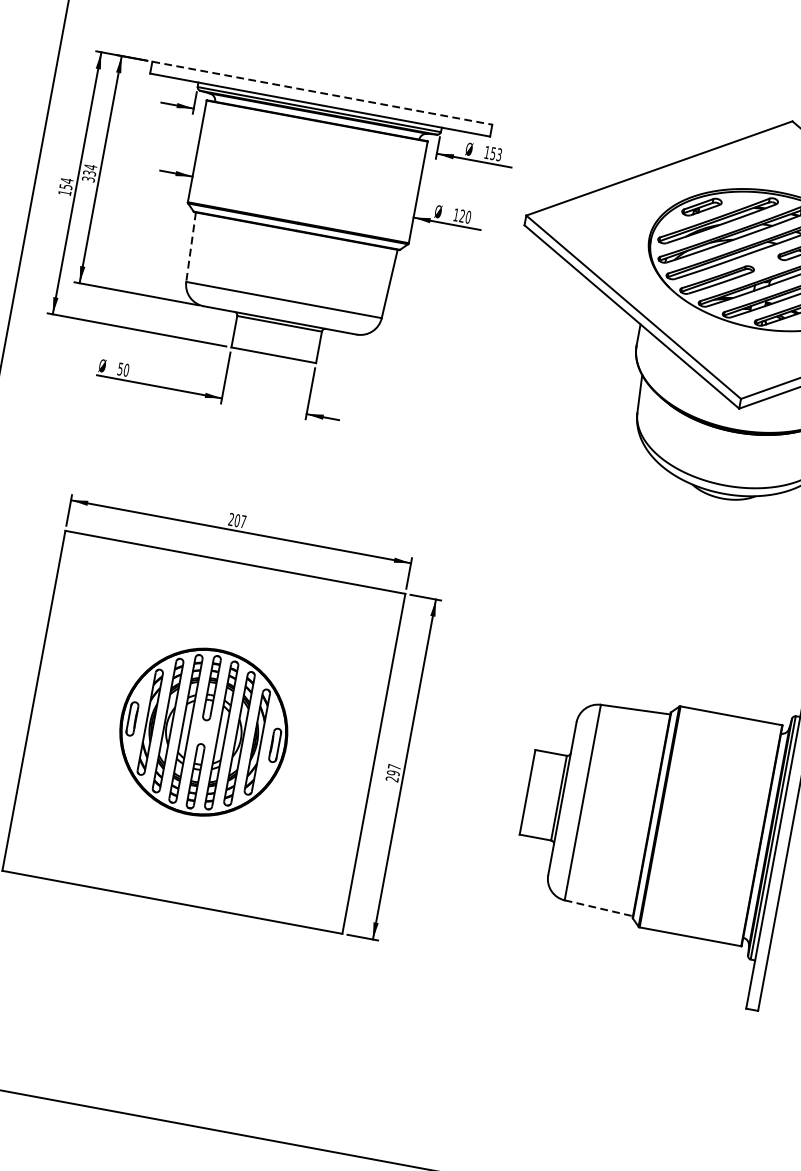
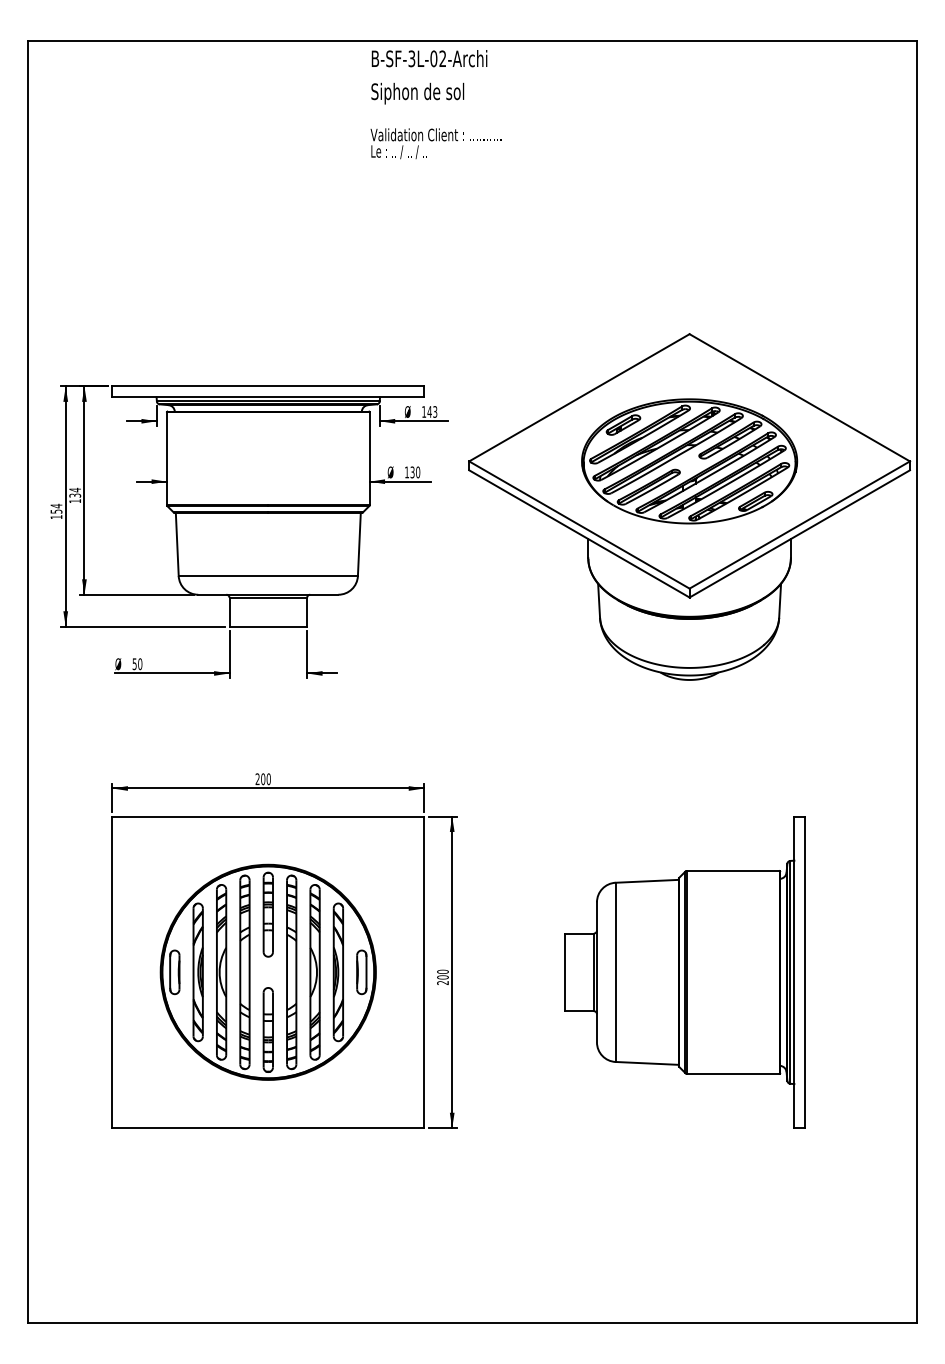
line: (322, 93) -> (268, 386), dashed -> solid
text: (493, 153) -> (429, 411), 153 -> 143
text: (88, 179) -> (75, 501), 334 -> 134
text: (462, 216) -> (412, 472), 120 -> 130
line: (191, 247) -> (177, 544), dashed -> solid
text: (243, 522) -> (268, 779), 207 -> 200
part: (203, 731) -> (267, 971), size x1.43
text: (393, 769) -> (442, 974), 297 -> 200
line: (599, 908) -> (647, 1063), dashed -> solid

